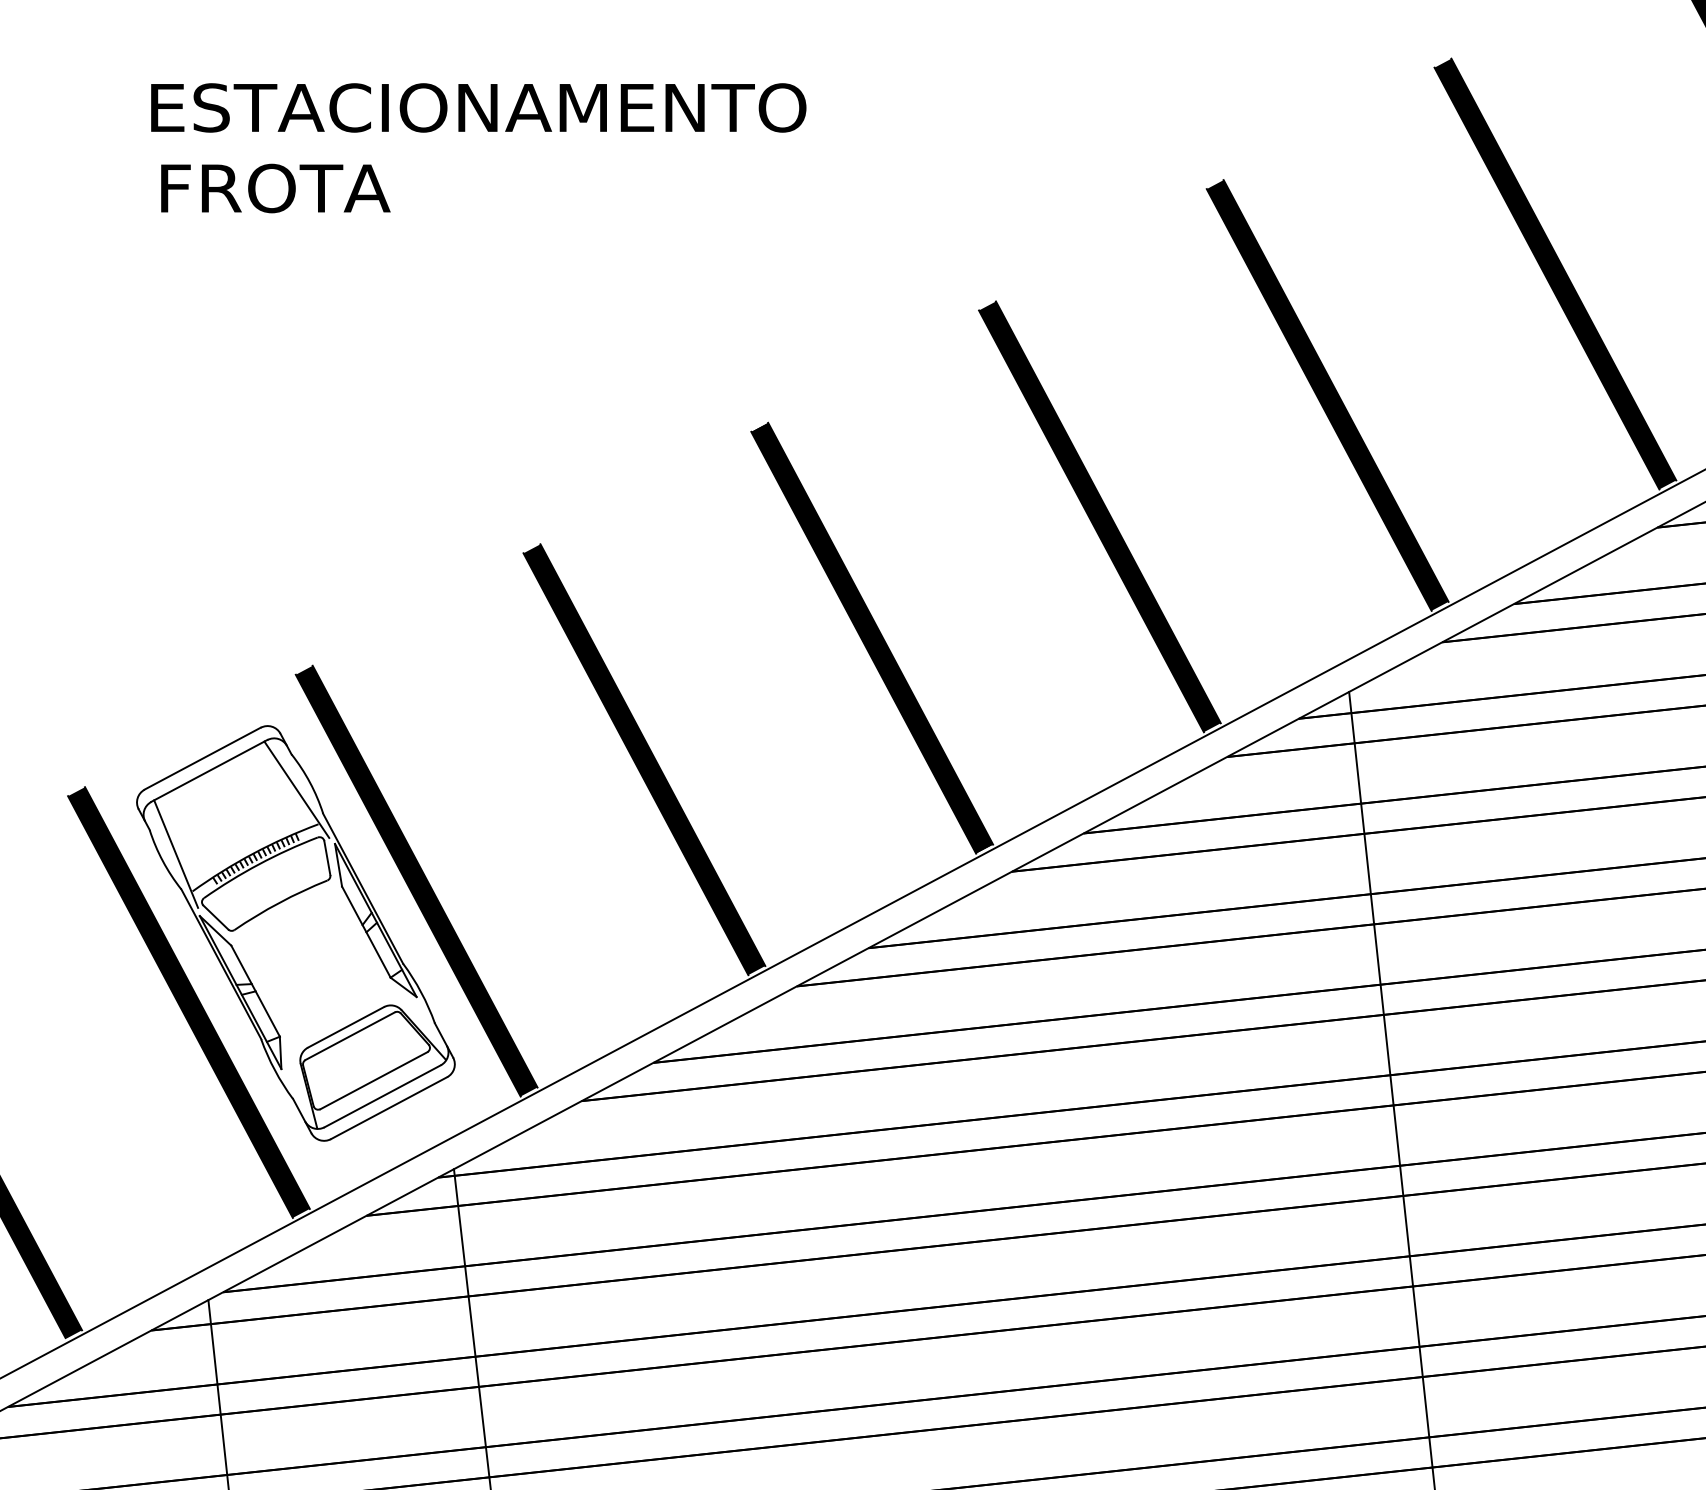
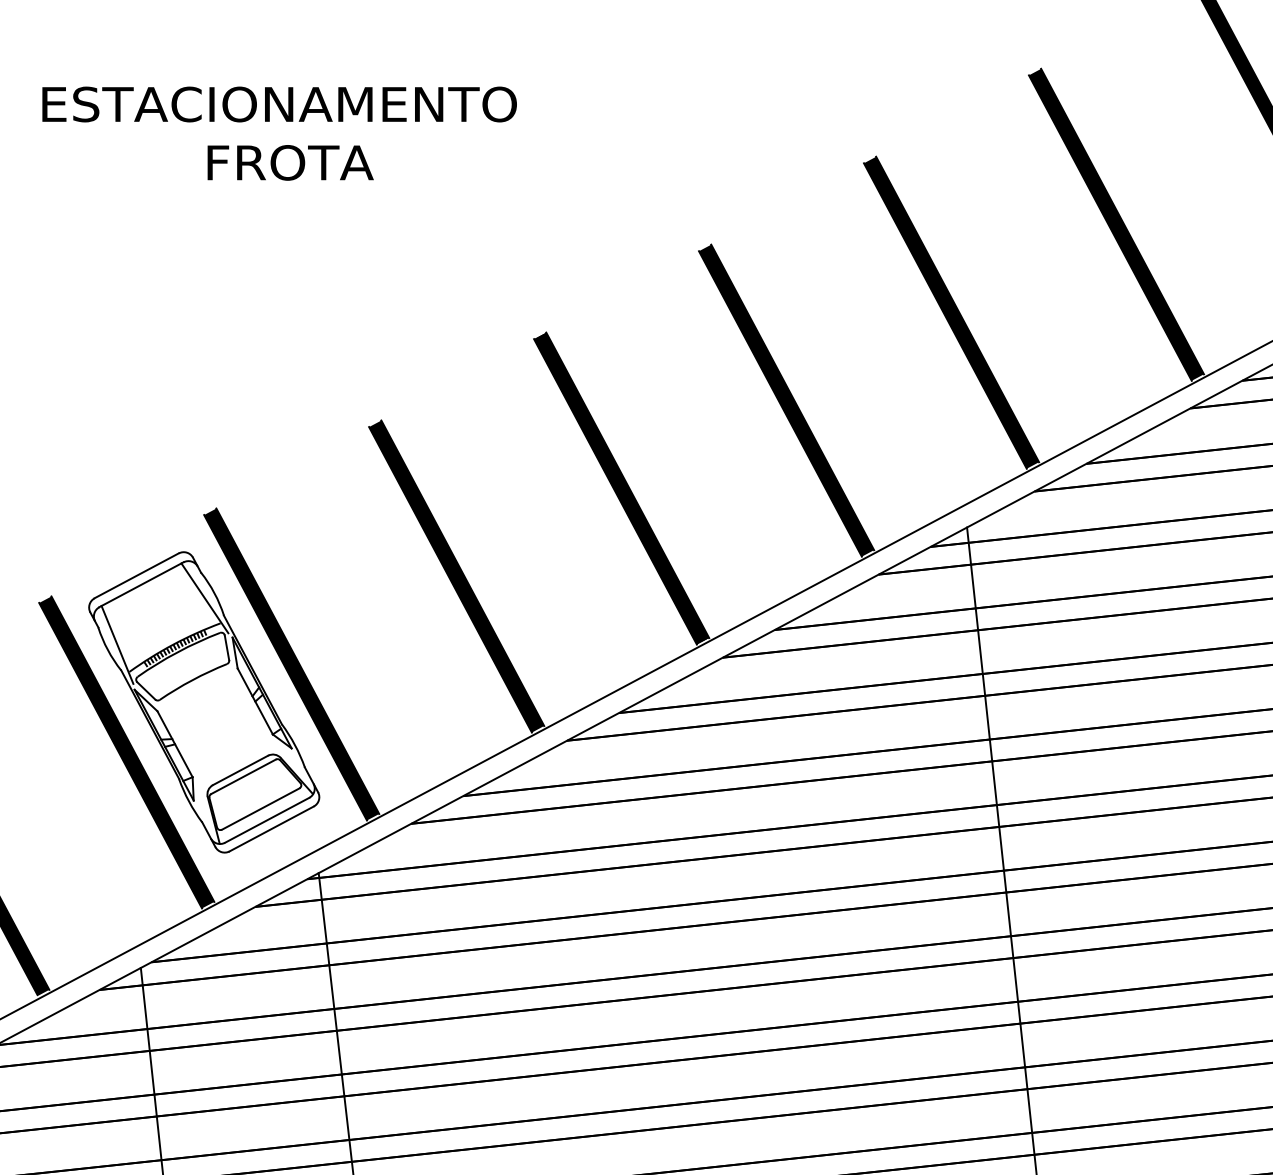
text: (478, 107) -> (279, 104), moved
text: (275, 187) -> (290, 162), moved

